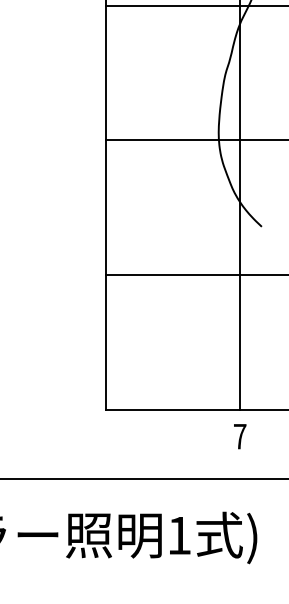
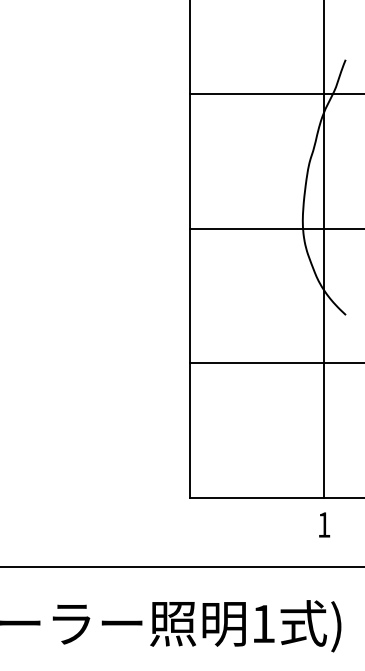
text: (240, 436) -> (324, 524), 7 -> 1

